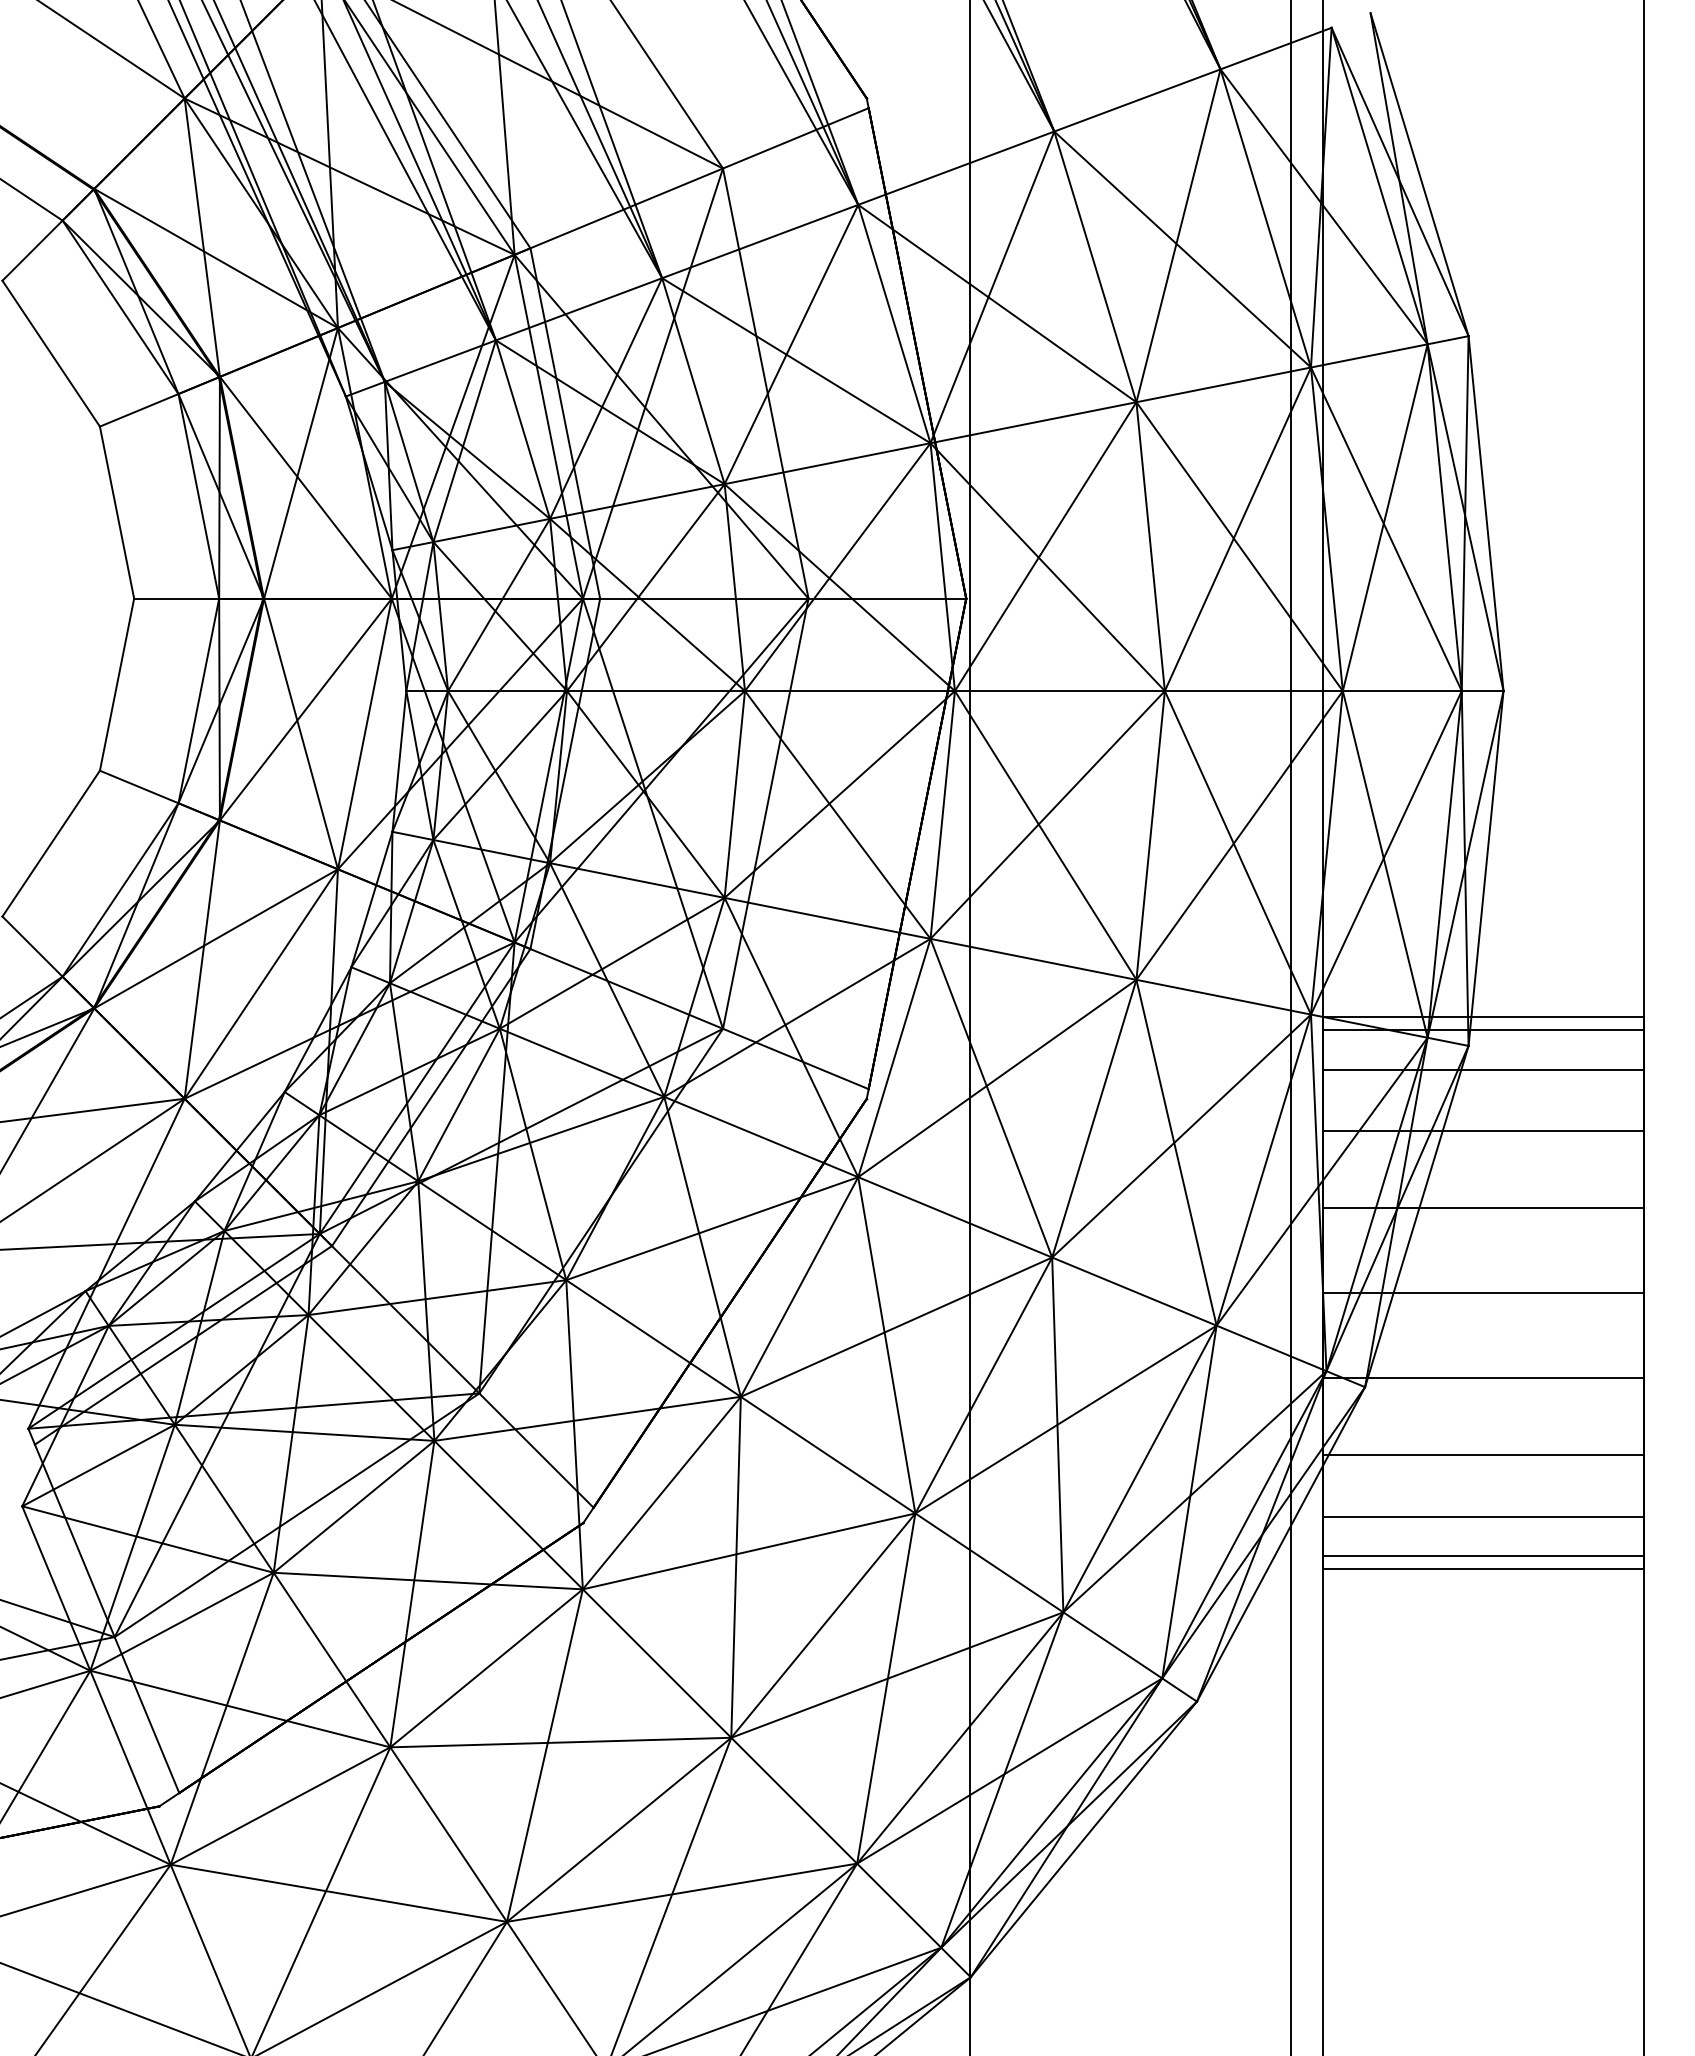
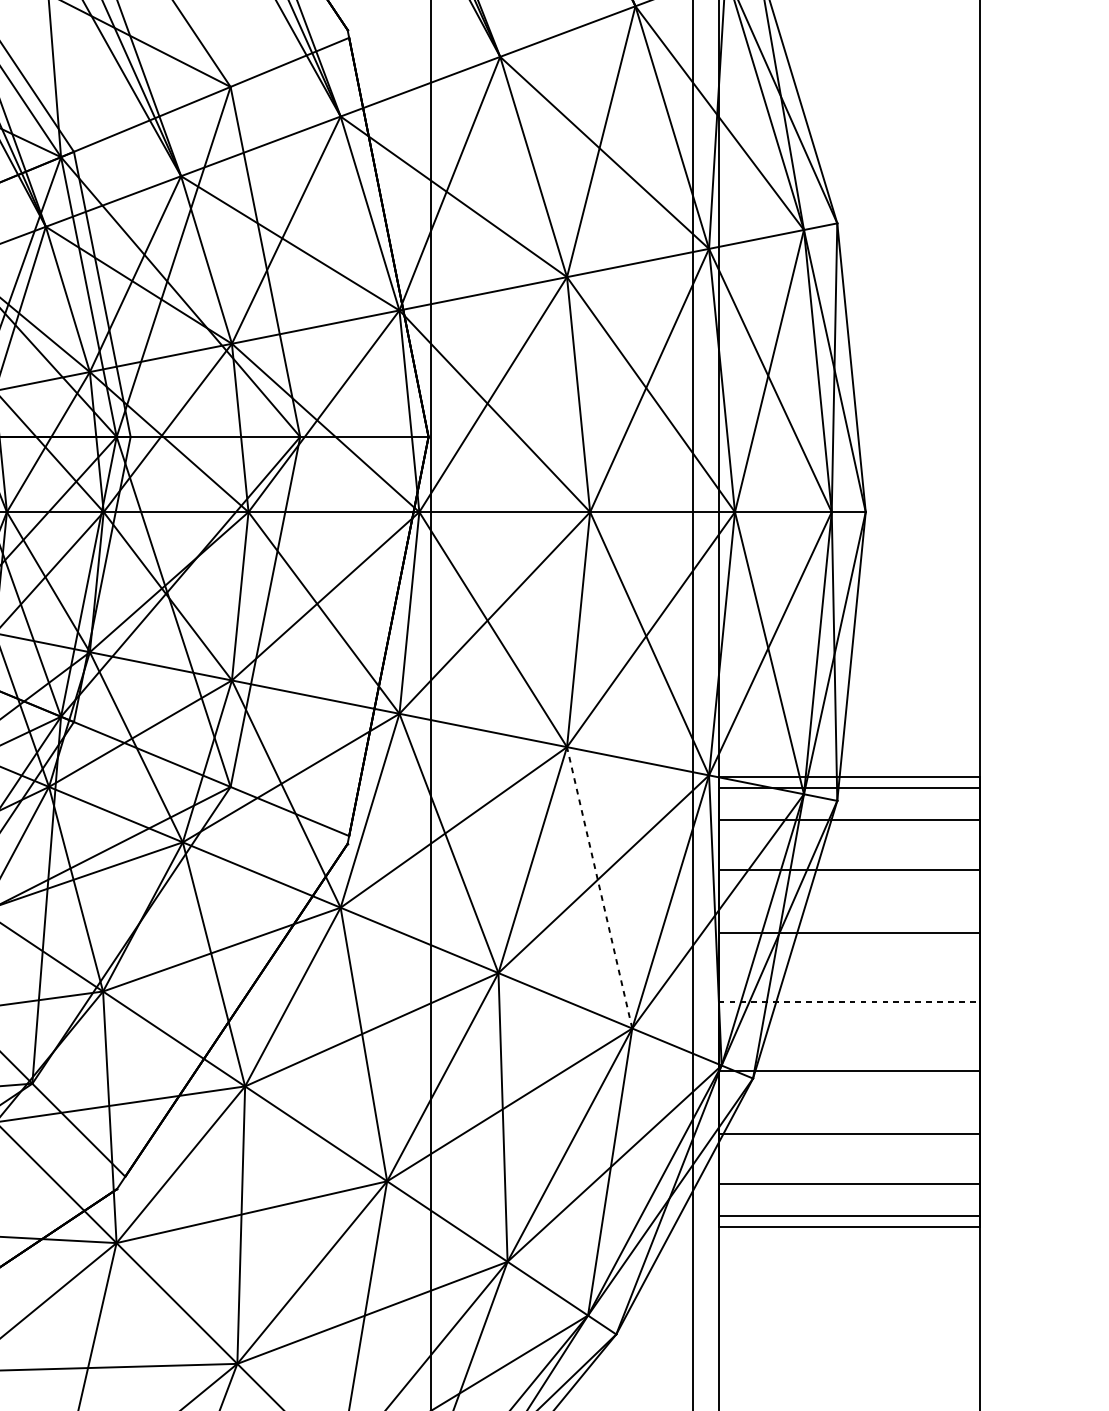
line: (1176, 1152) -> (599, 887), solid -> dashed
line: (1483, 1293) -> (849, 1002), solid -> dashed

